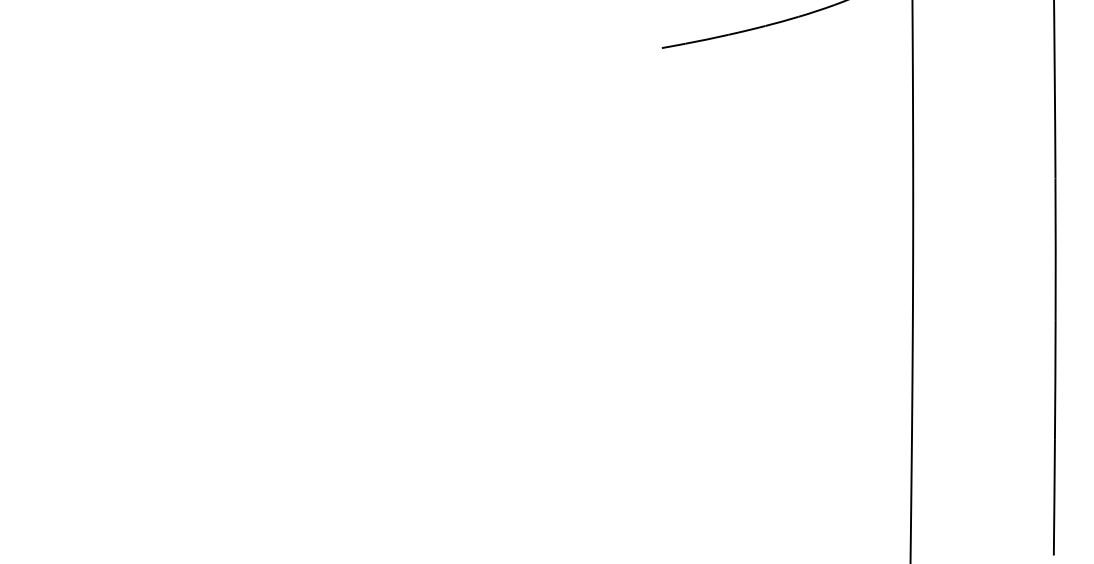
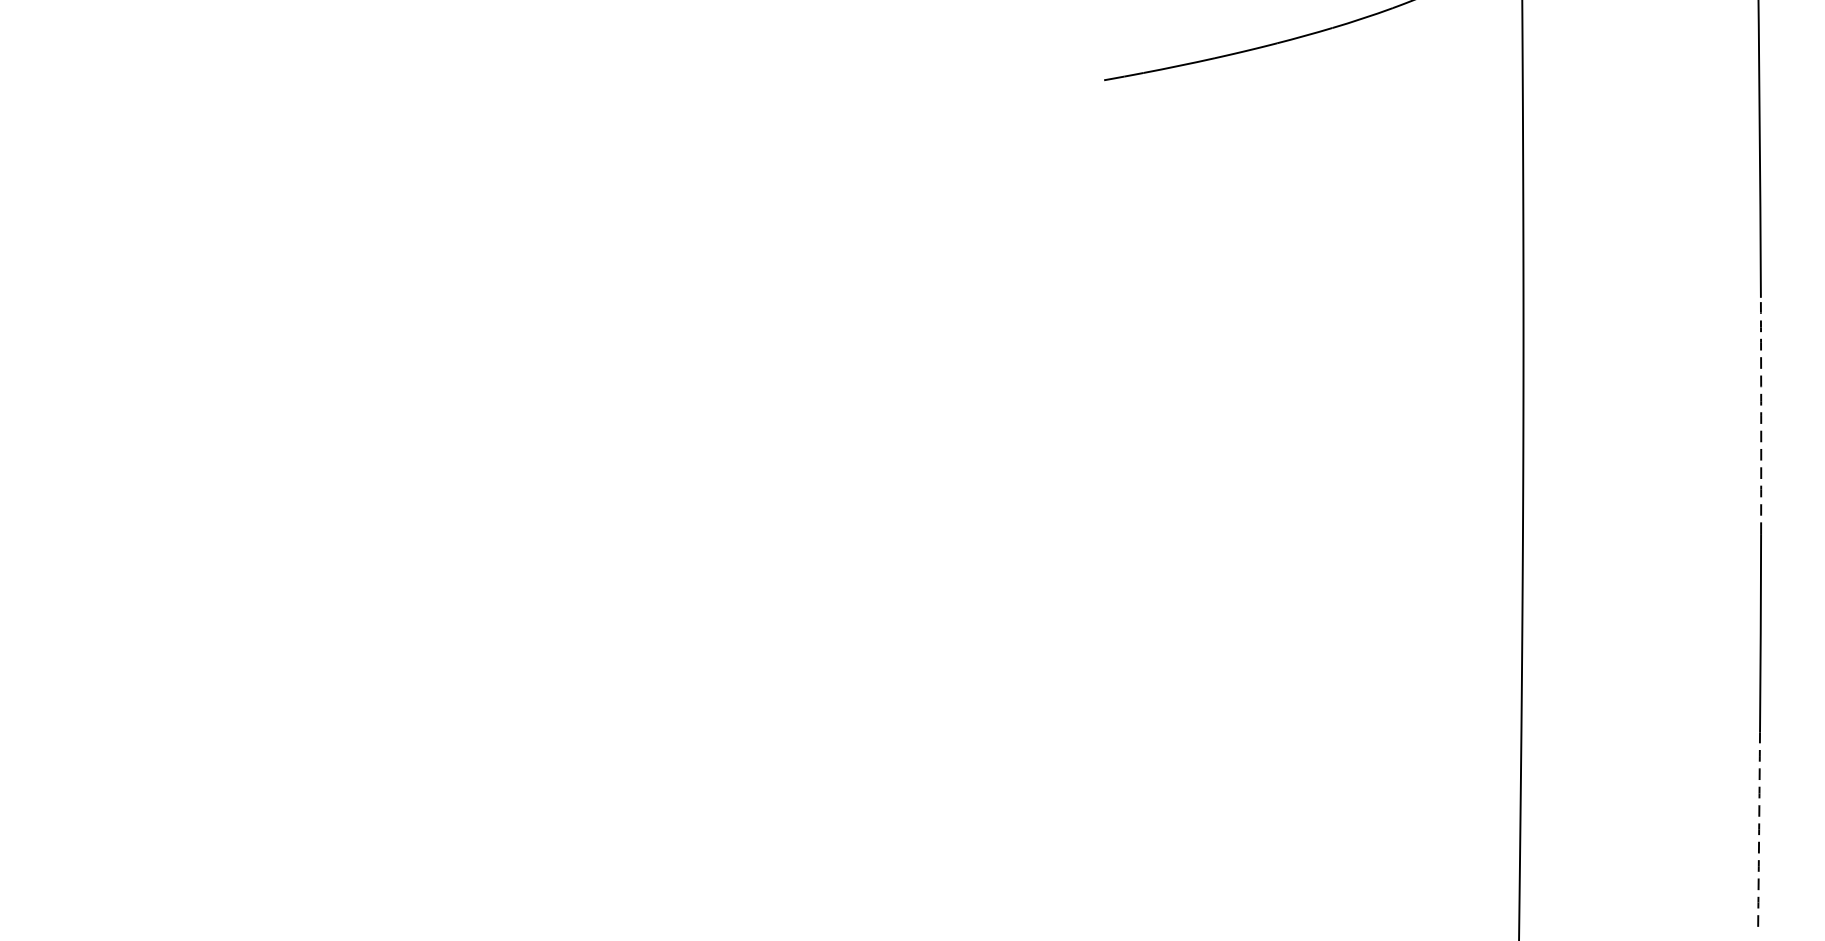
arc: (1055, 249) -> (1760, 416), solid -> dashed
arc: (1054, 497) -> (1759, 830), solid -> dashed

